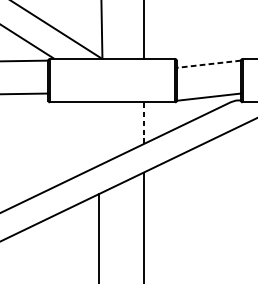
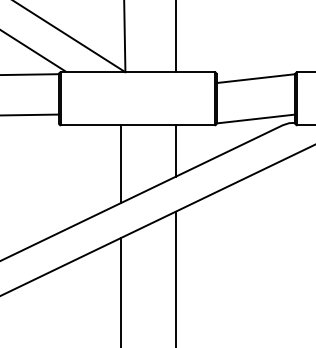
line: (209, 64) -> (256, 78), dashed -> solid
line: (143, 123) -> (175, 151), dashed -> solid
line: (98, 134) -> (120, 164), added

